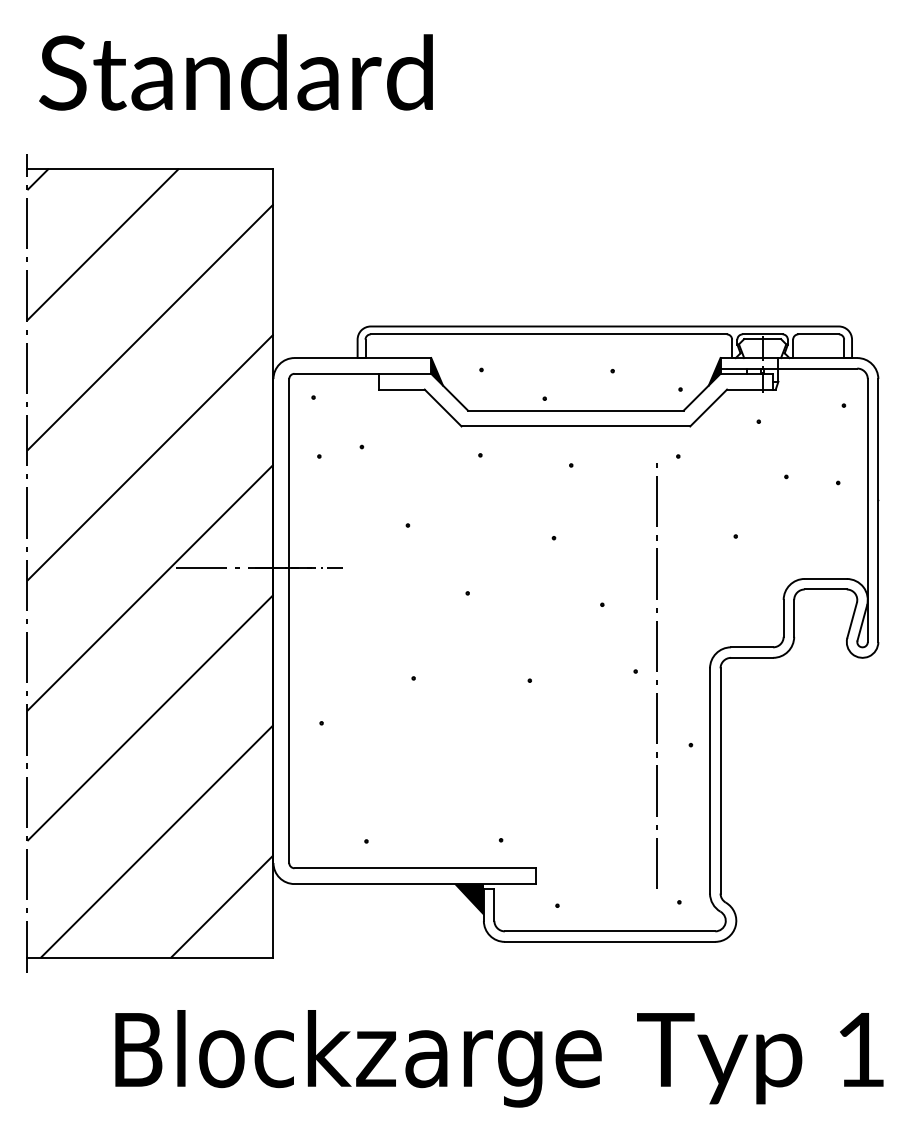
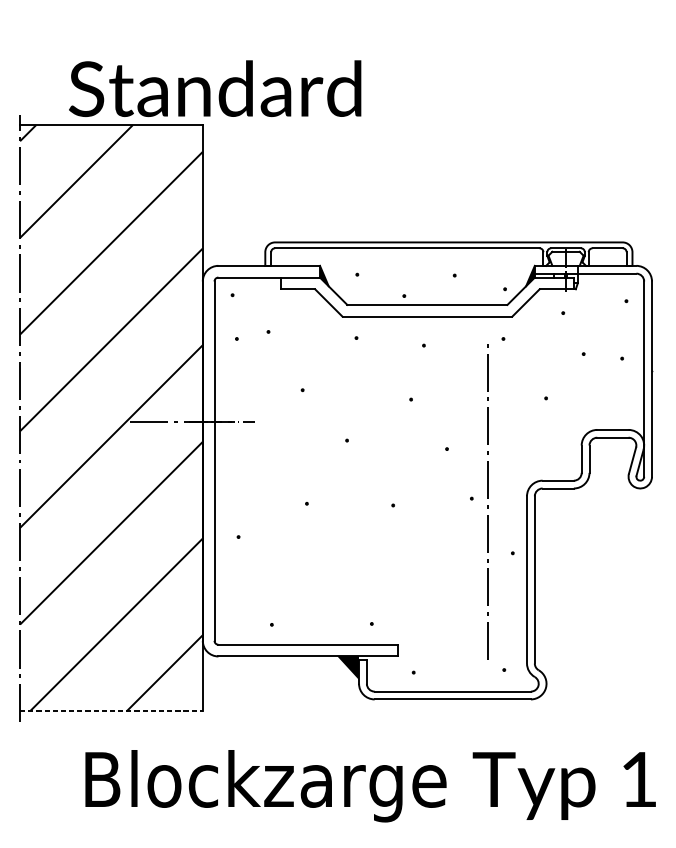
text: (235, 72) -> (214, 88), moved
line: (150, 957) -> (111, 711), solid -> dashed

